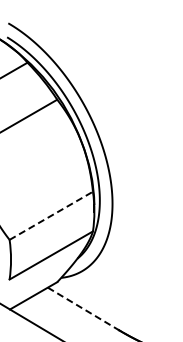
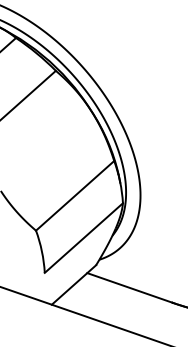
line: (51, 215) -> (75, 195), dashed -> solid
line: (83, 309) -> (130, 288), dashed -> solid

